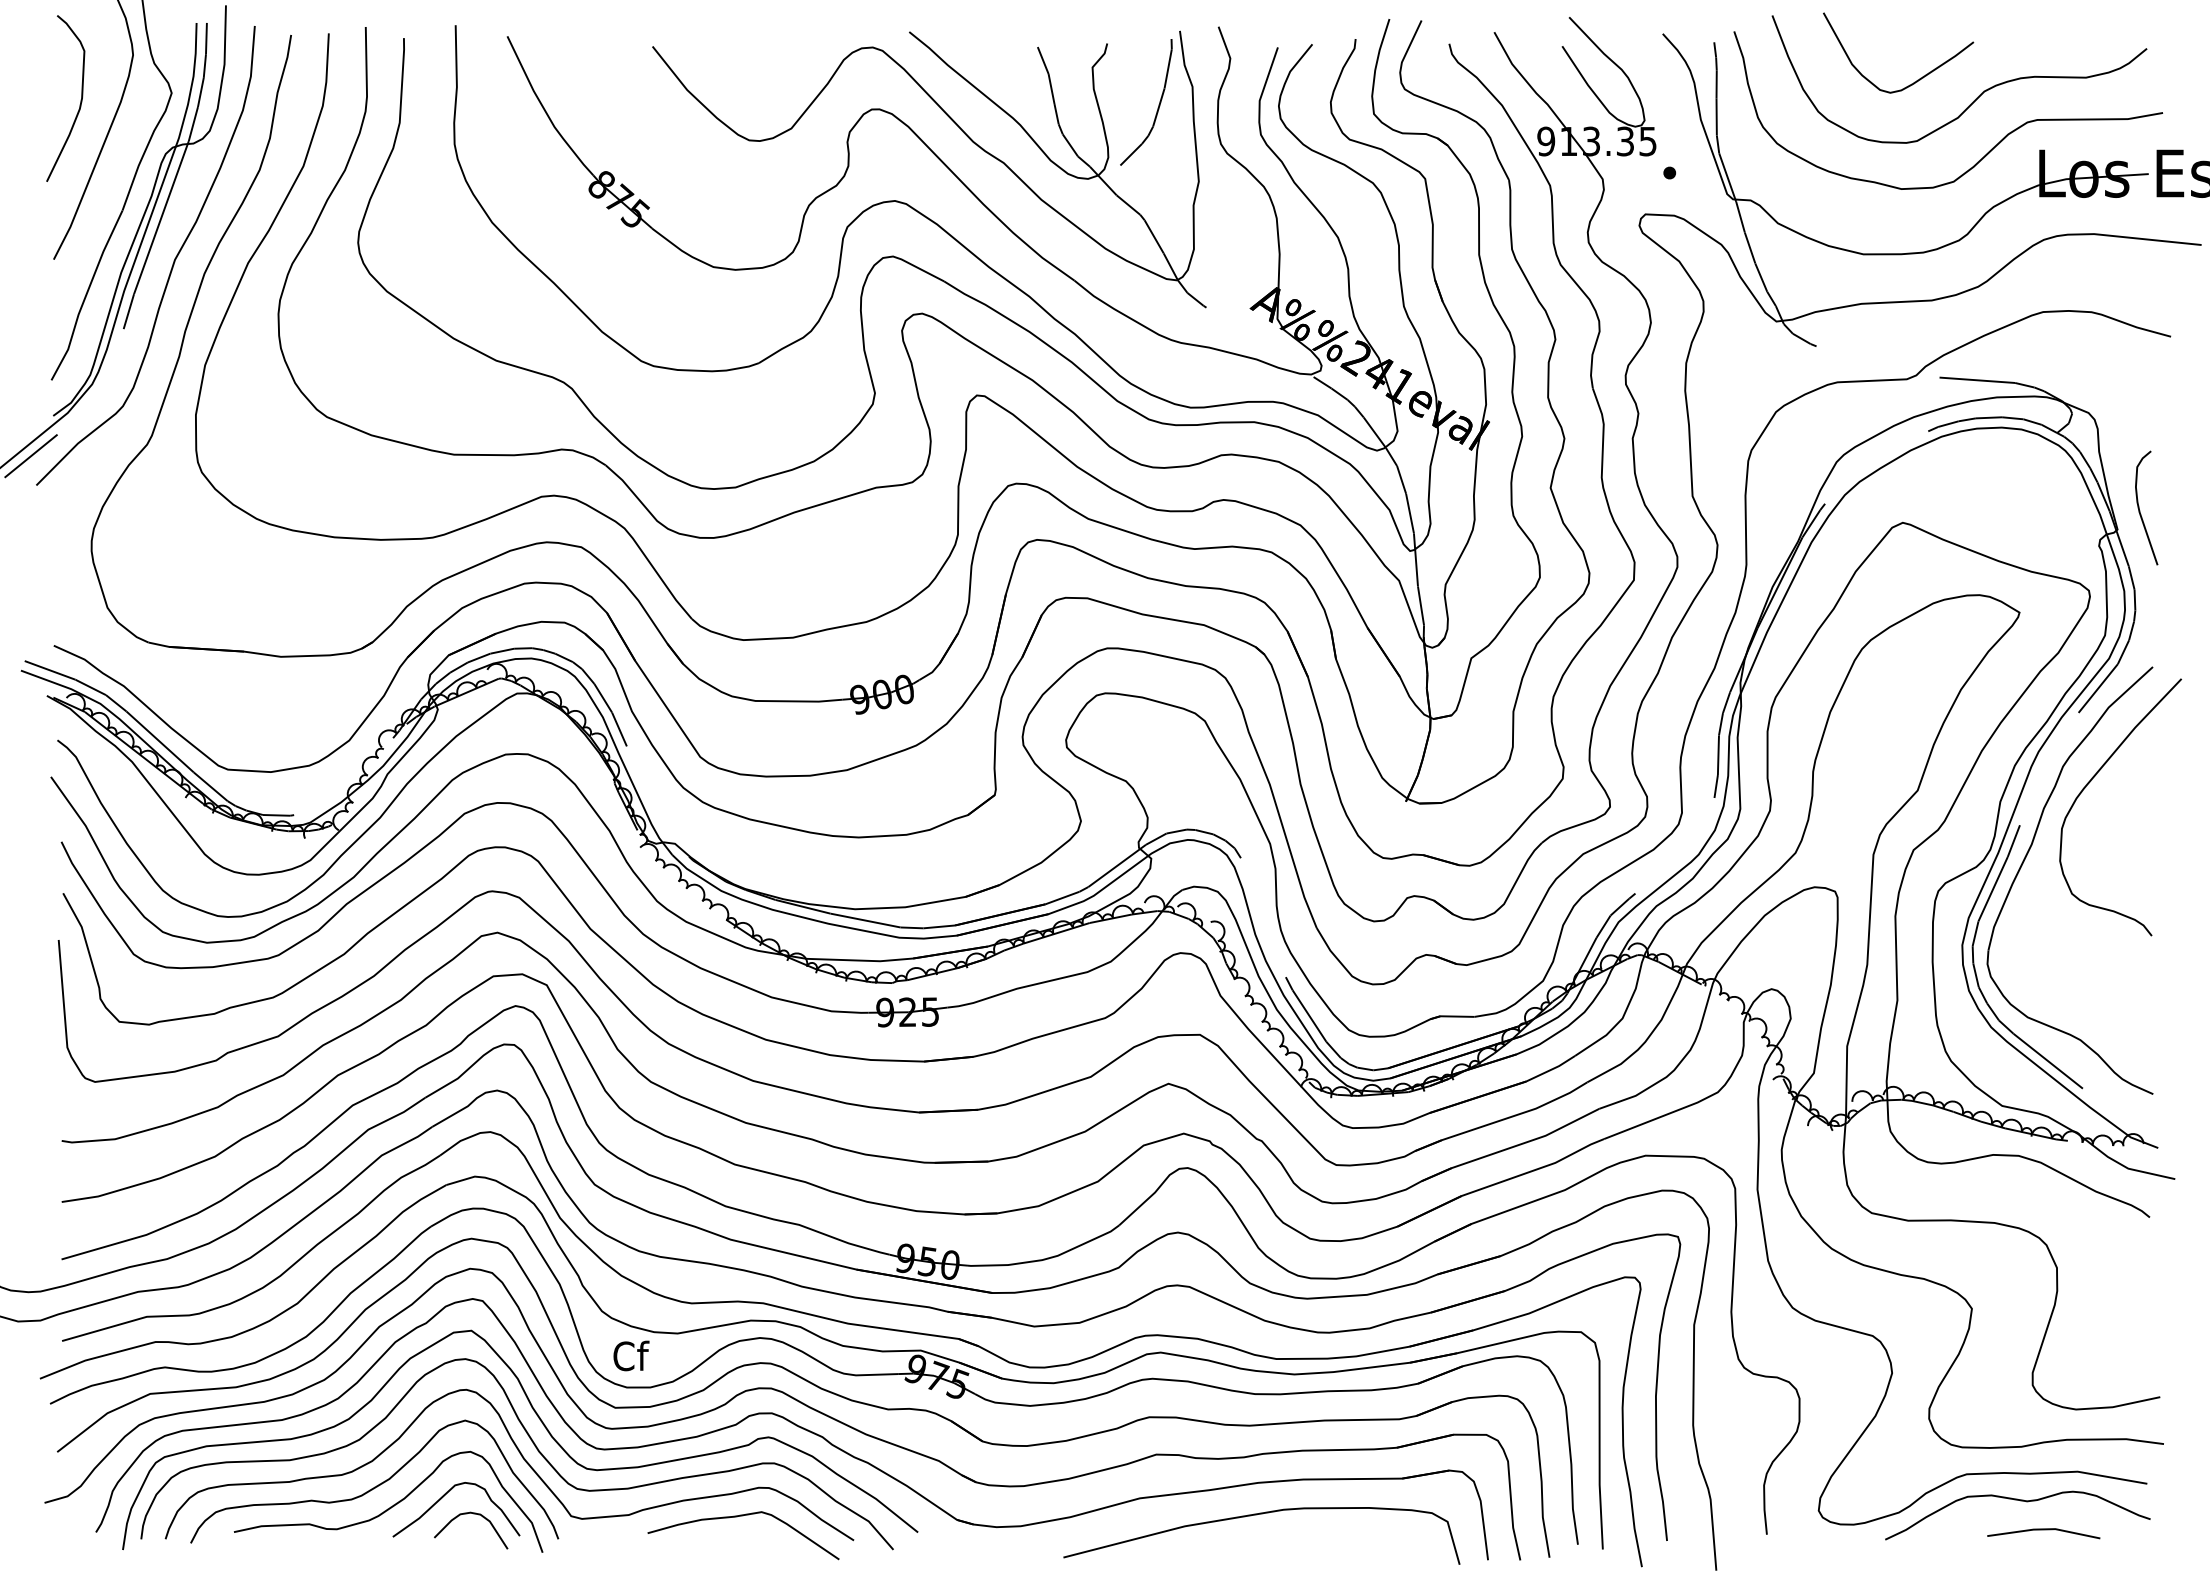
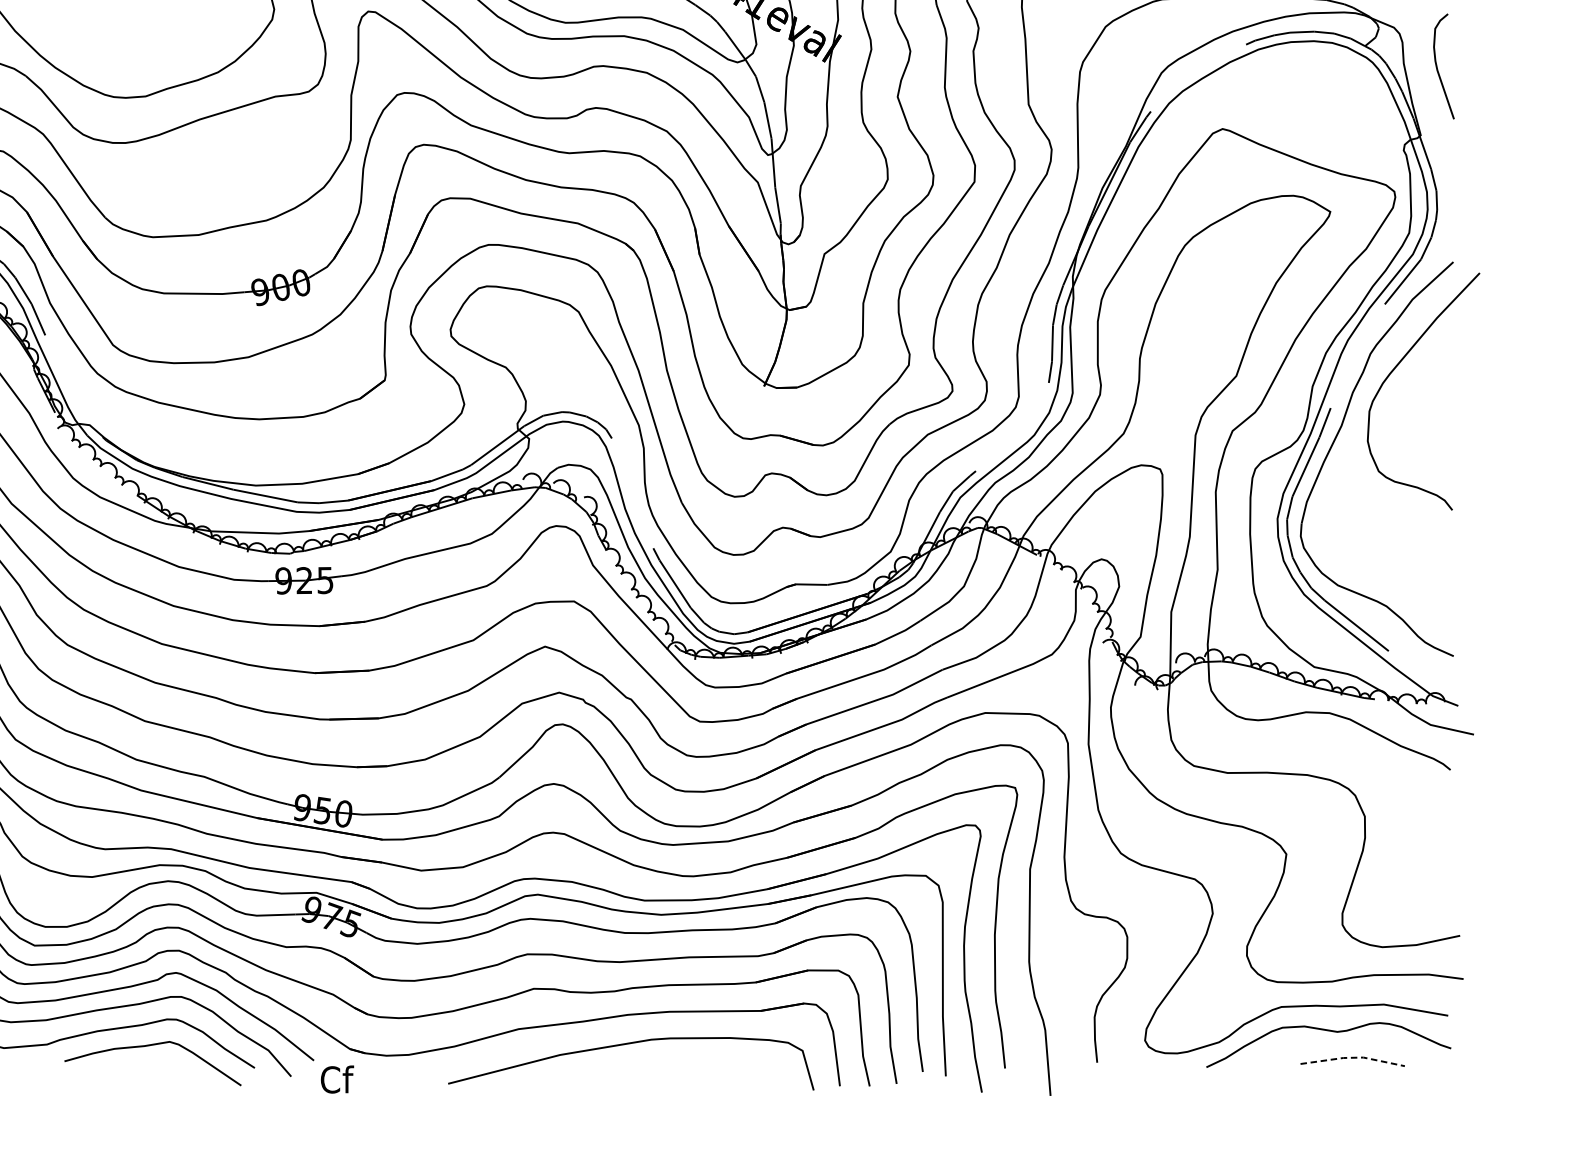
curve: (2140, 510) -> (1438, 68), moved
text: (631, 1355) -> (337, 1079), moved
line: (2044, 1529) -> (1353, 1057), solid -> dashed

